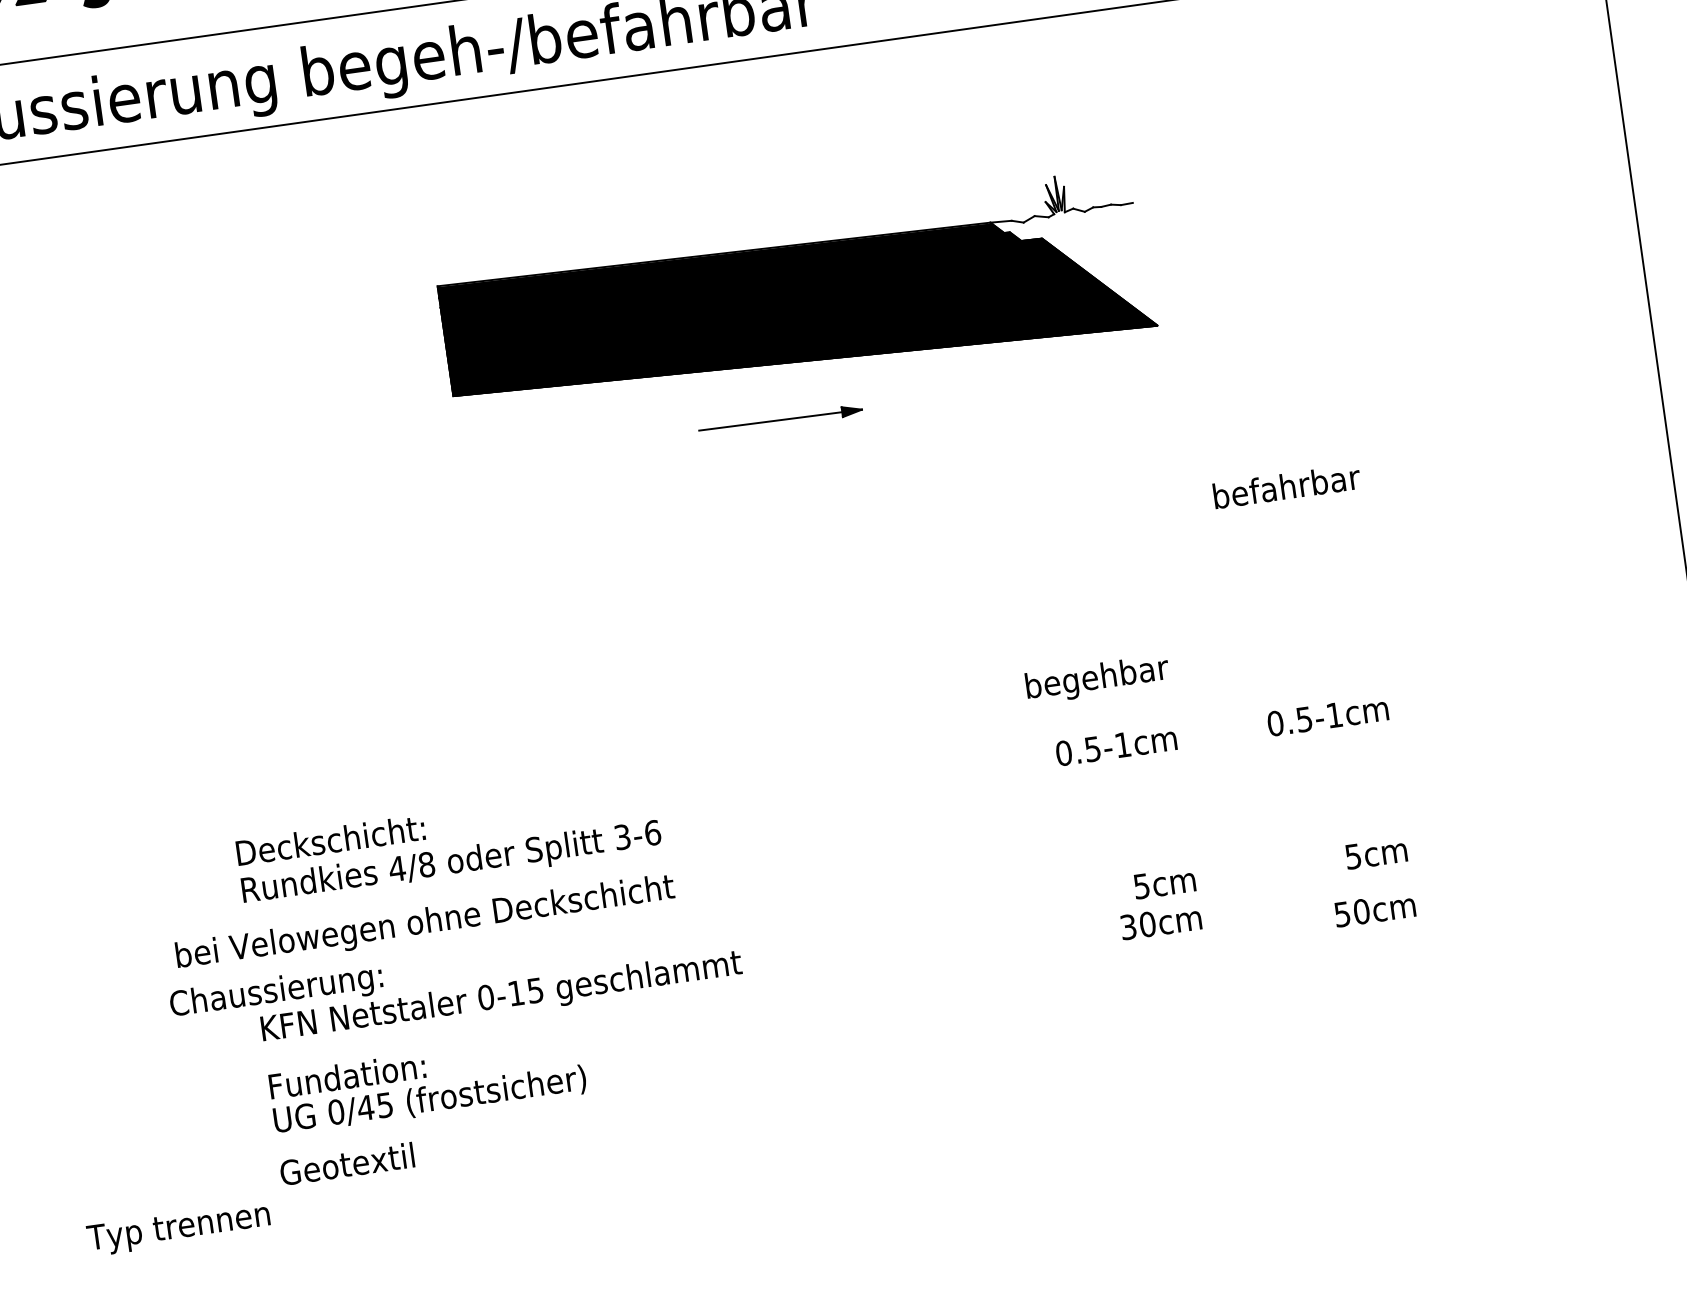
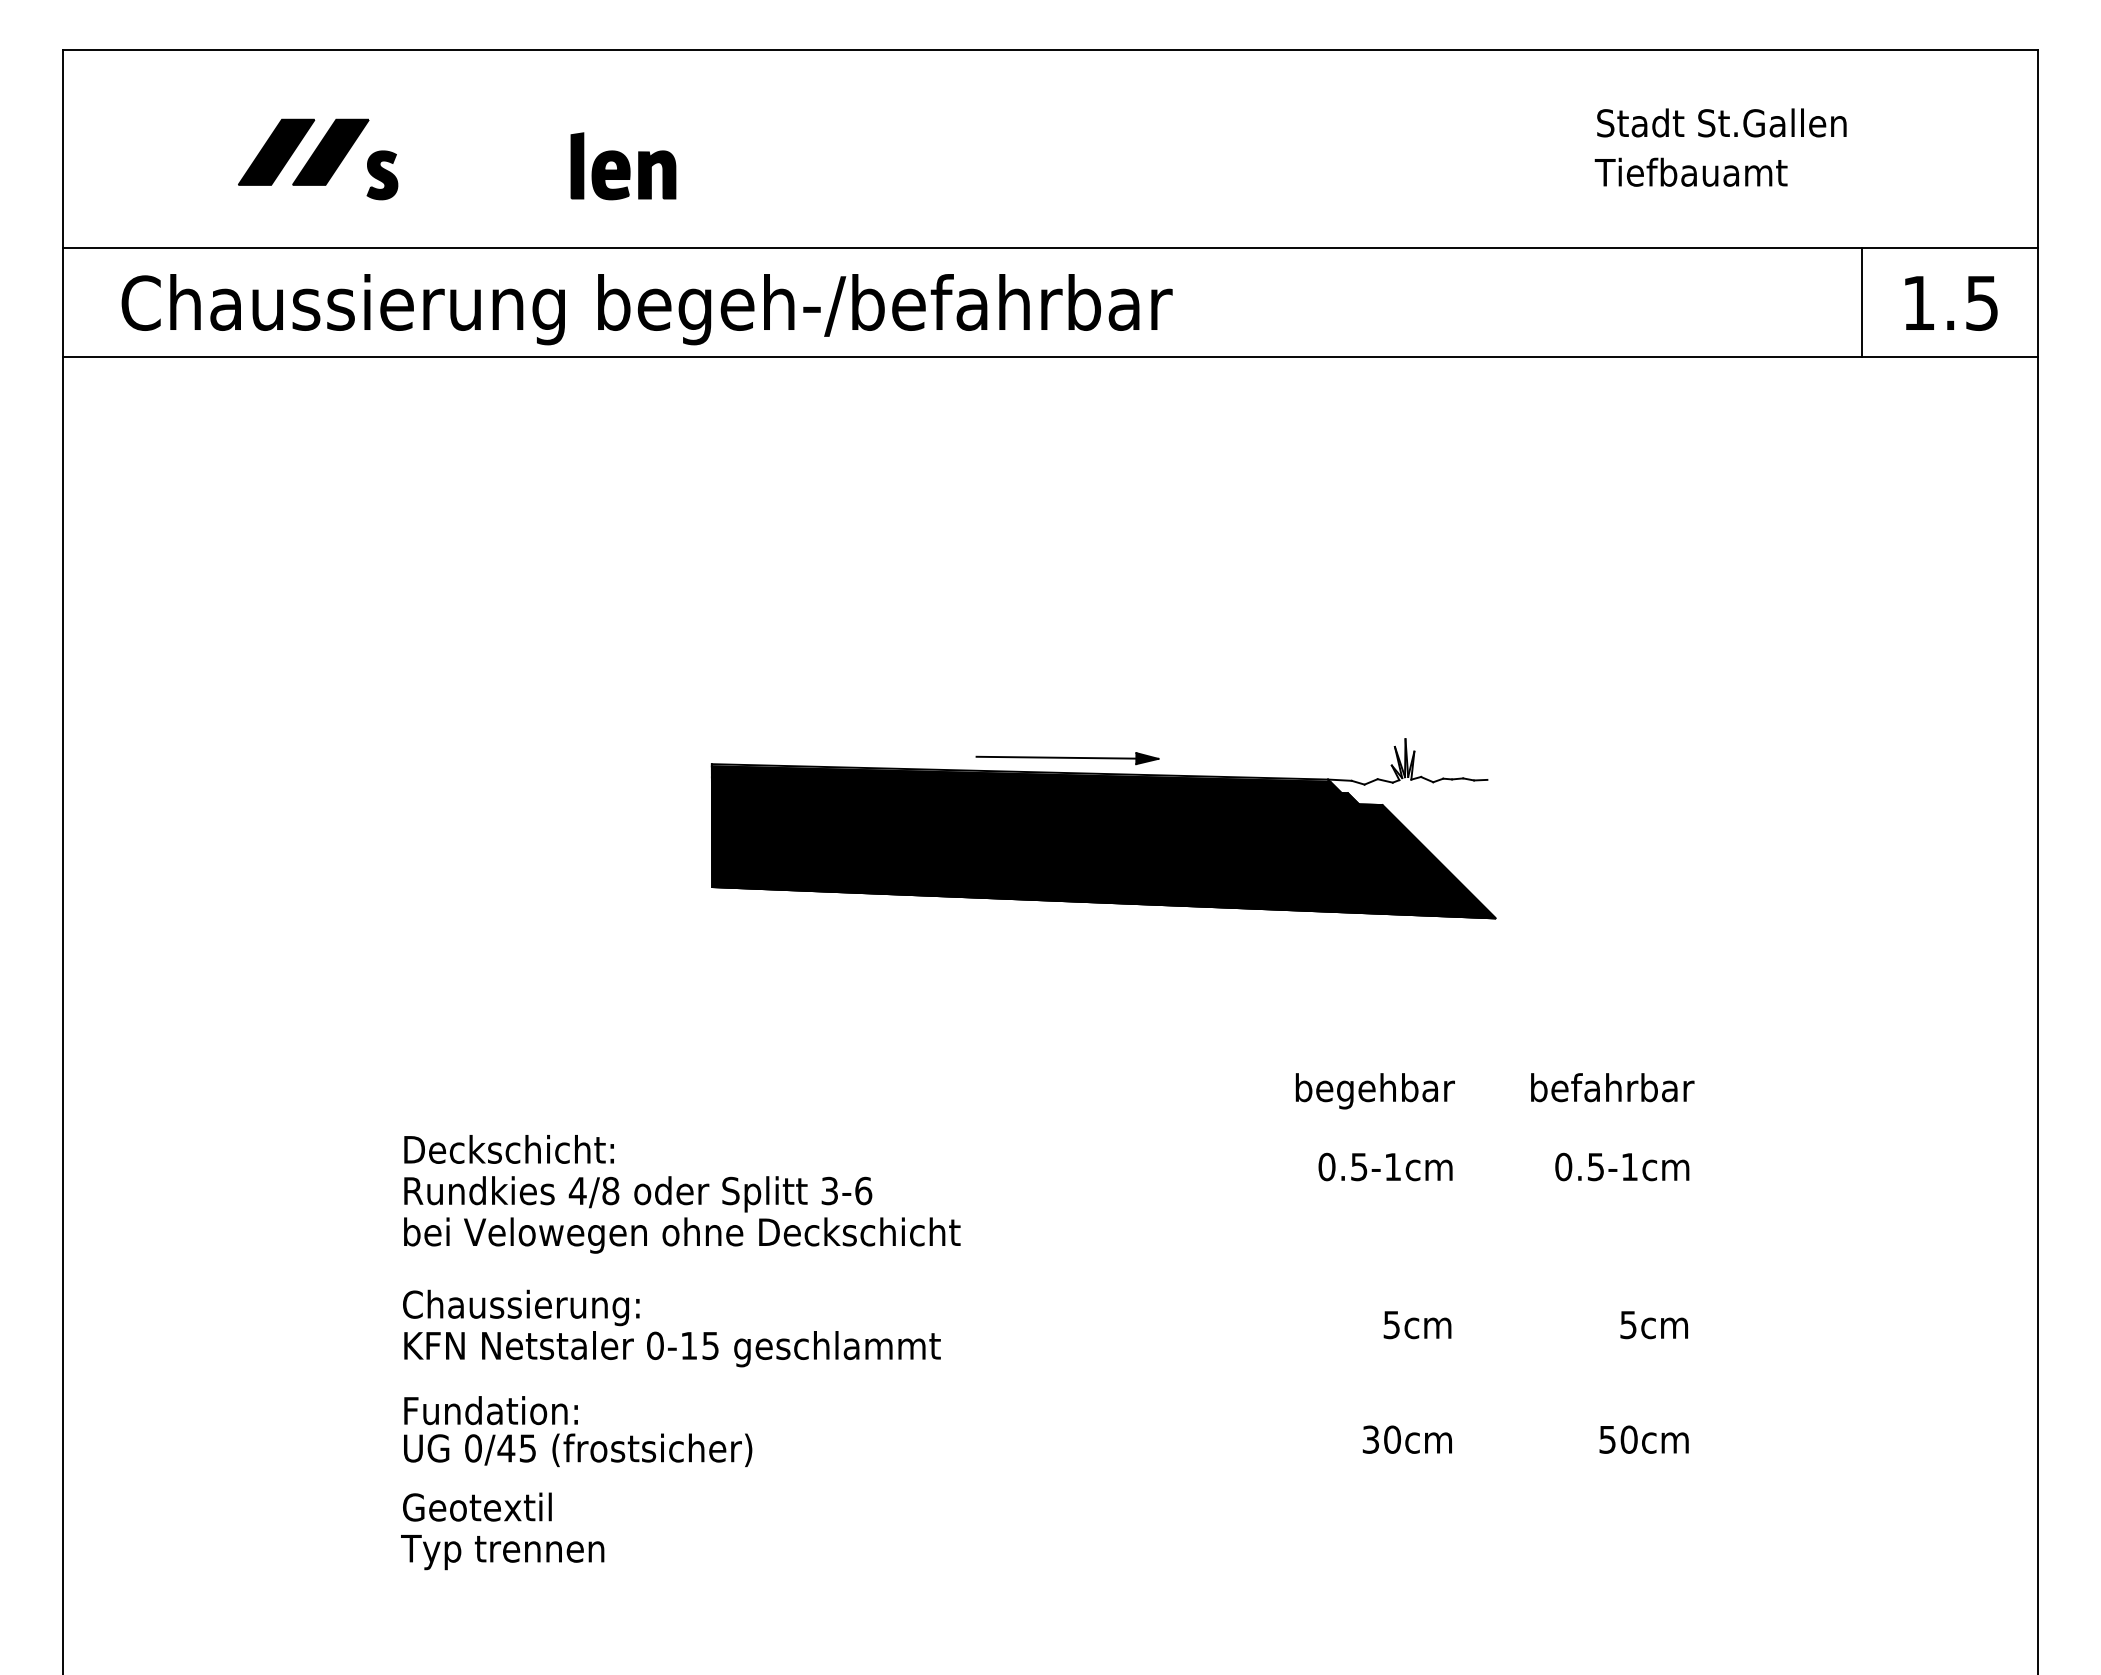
part: (795, 294) -> (1103, 828), moved
text: (1286, 486) -> (1612, 1087), moved
text: (1374, 909) -> (1643, 1439), moved
text: (1160, 922) -> (1406, 1439), moved
text: (425, 923) -> (682, 1235), moved
text: (276, 992) -> (521, 1307), moved
text: (178, 1229) -> (502, 1552), moved

